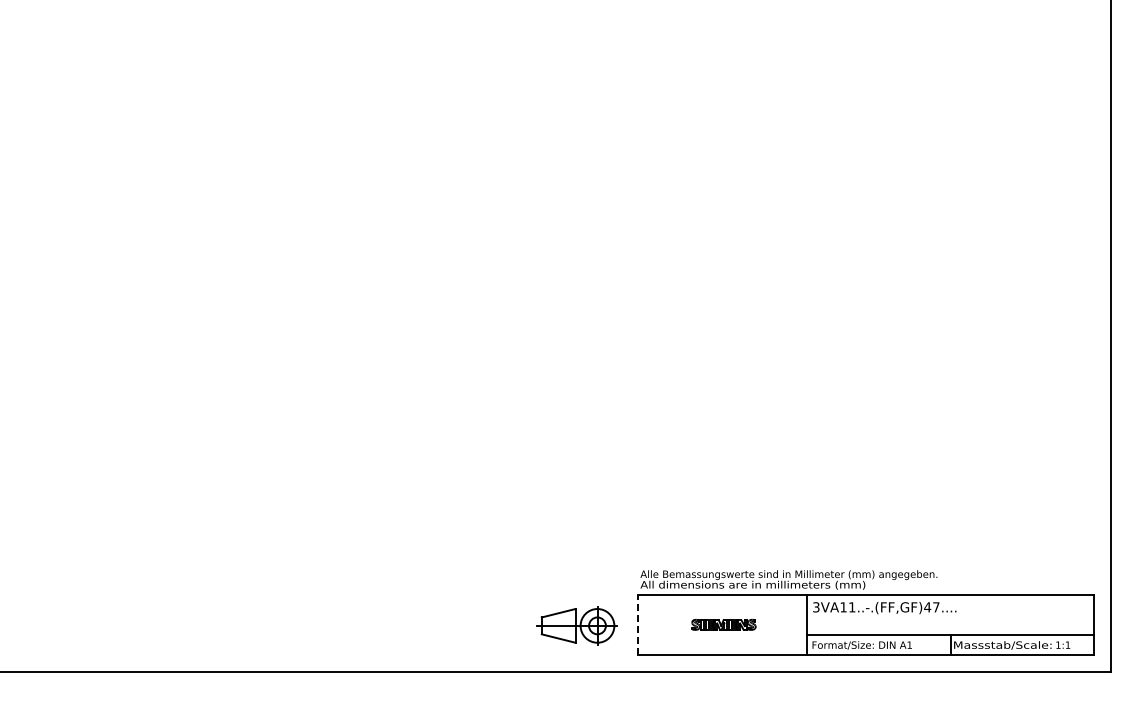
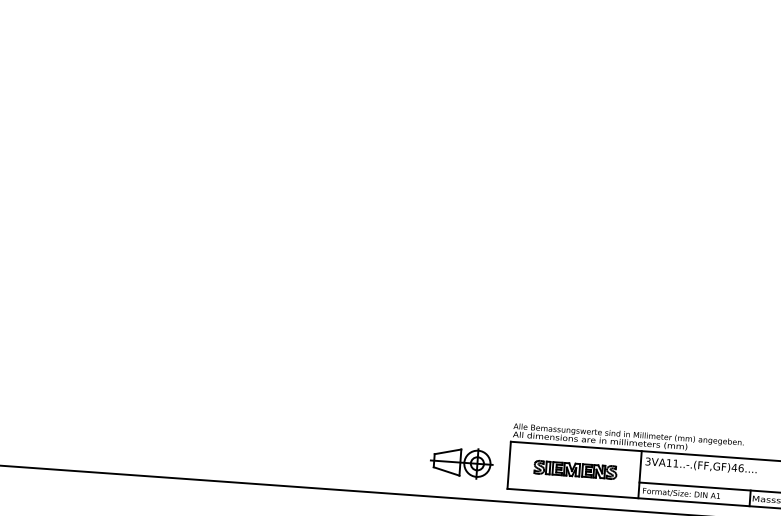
text: (936, 607) -> (741, 468), 3VA11..-.(FF,GF)47.... -> 3VA11..-.(FF,GF)46....
line: (638, 624) -> (509, 465), dashed -> solid
part: (723, 624) -> (575, 469), size x1.67

